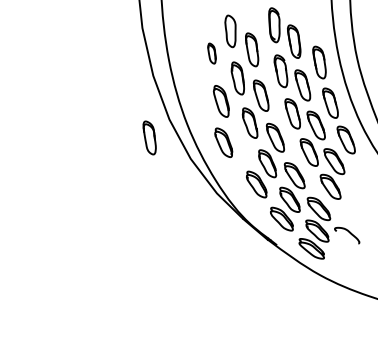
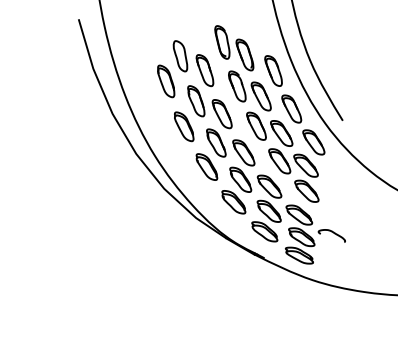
part: (212, 53) -> (166, 81), size x1.67
part: (149, 137) -> (119, 175), removed
part: (223, 142) -> (206, 166), moved

